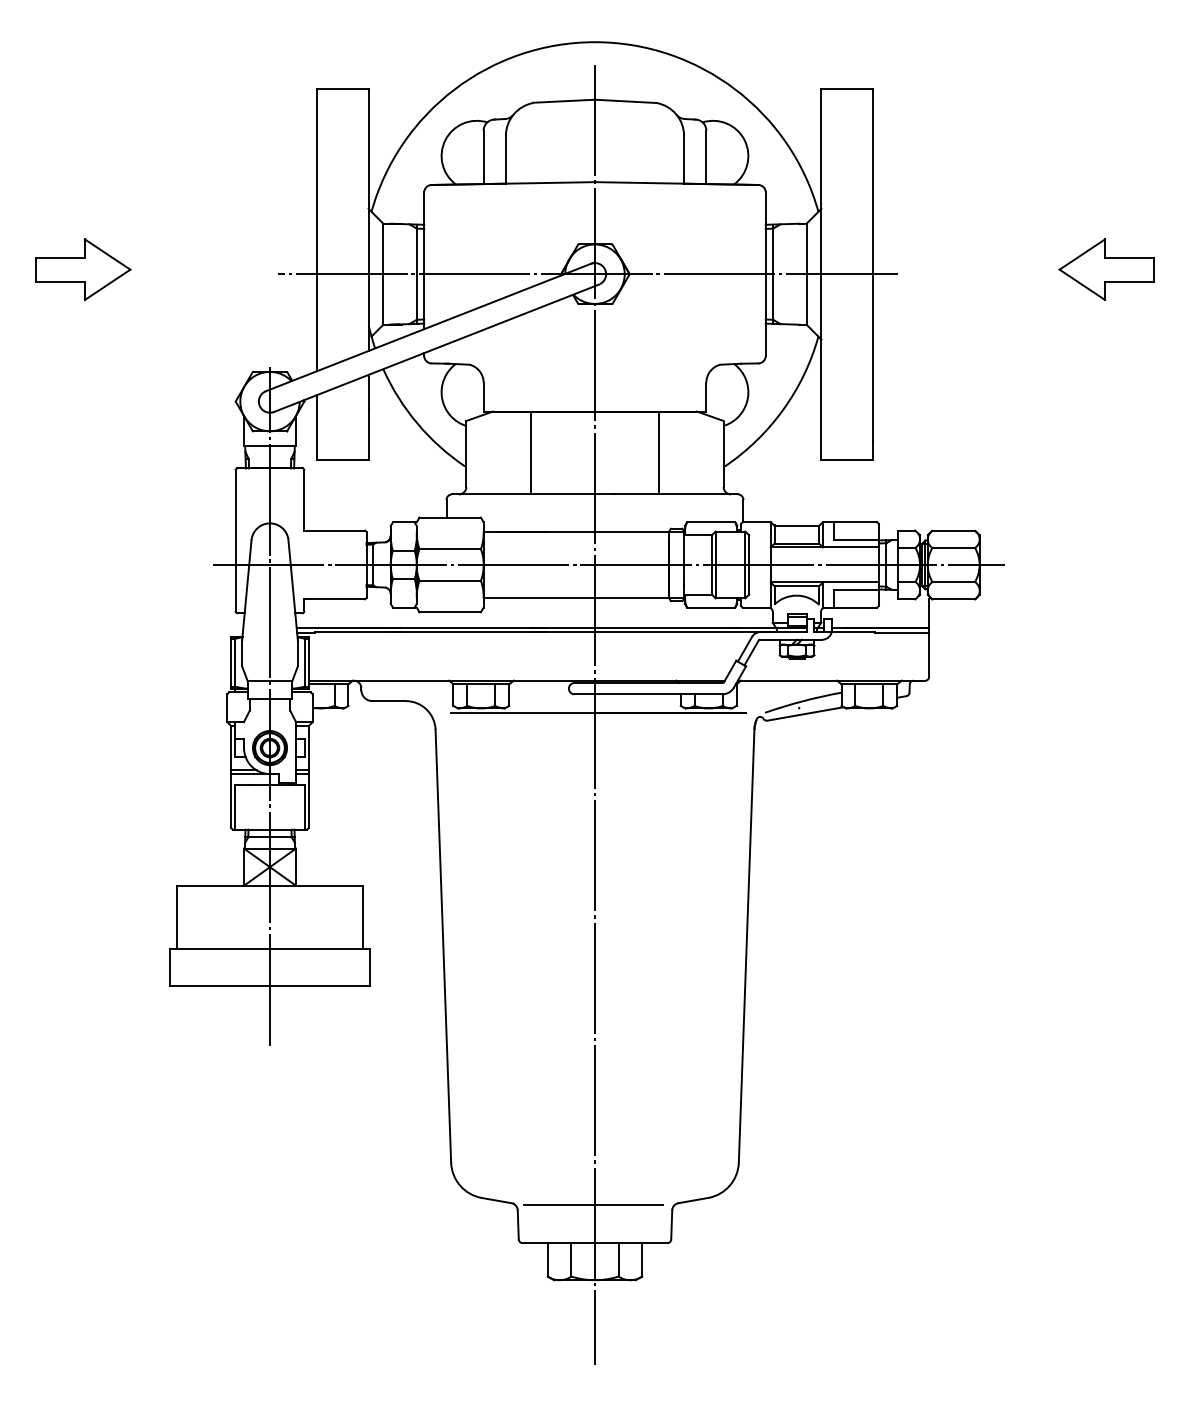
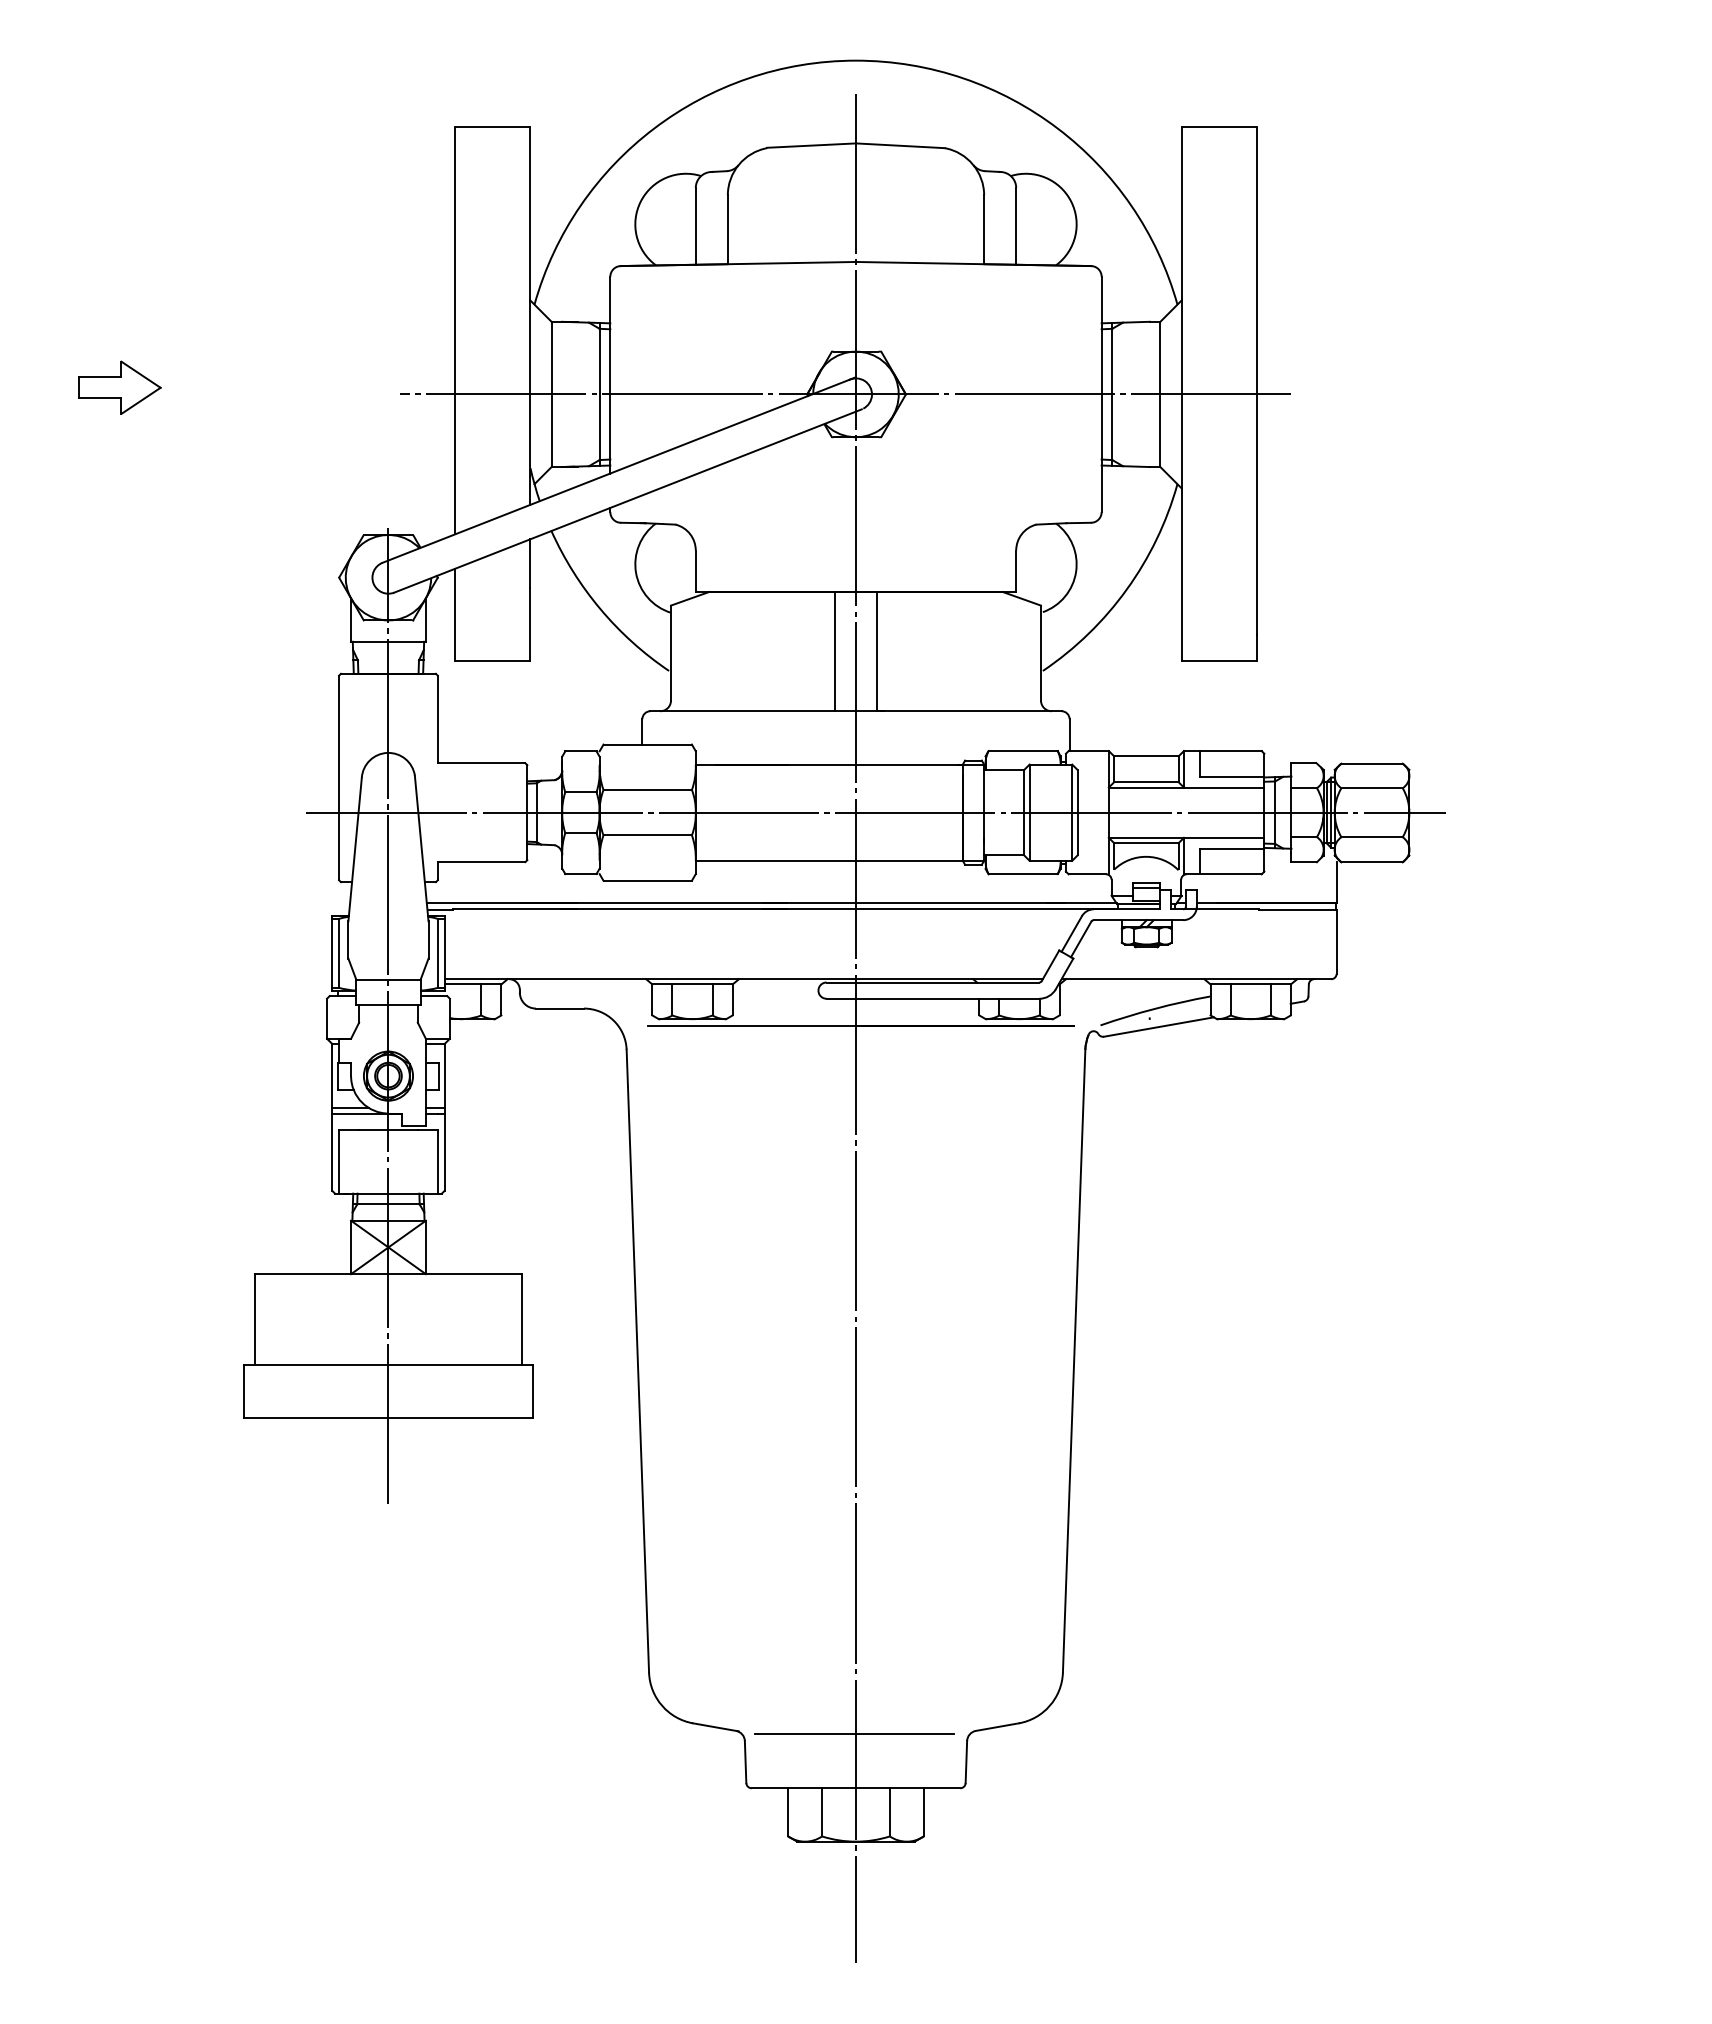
part: (83, 269) -> (120, 387), size x0.6
part: (1106, 269) -> (1591, 387), removed
line: (530, 452) -> (835, 650), moved
line: (659, 452) -> (876, 650), moved

